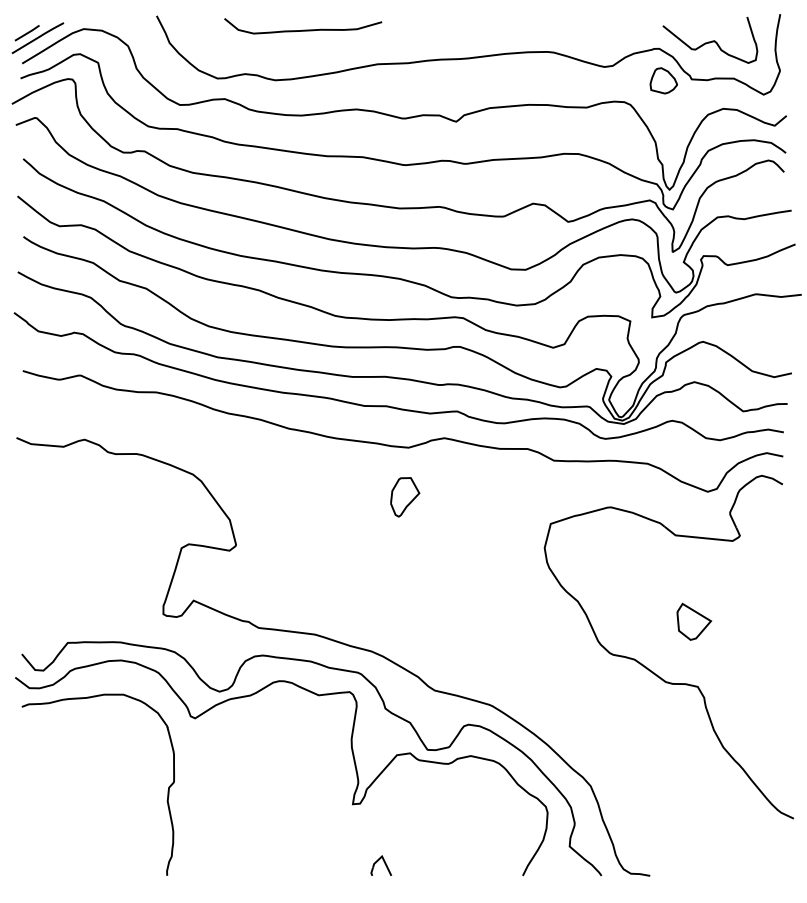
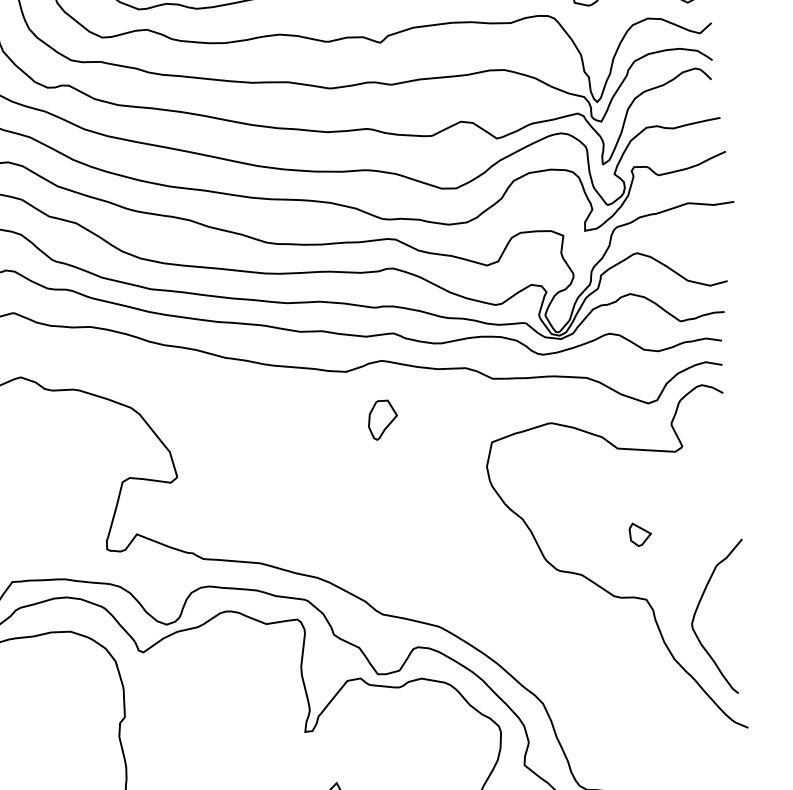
part: (405, 497) -> (383, 420), moved
part: (694, 621) -> (640, 534), size x0.62
curve: (747, 701) -> (696, 612), added

